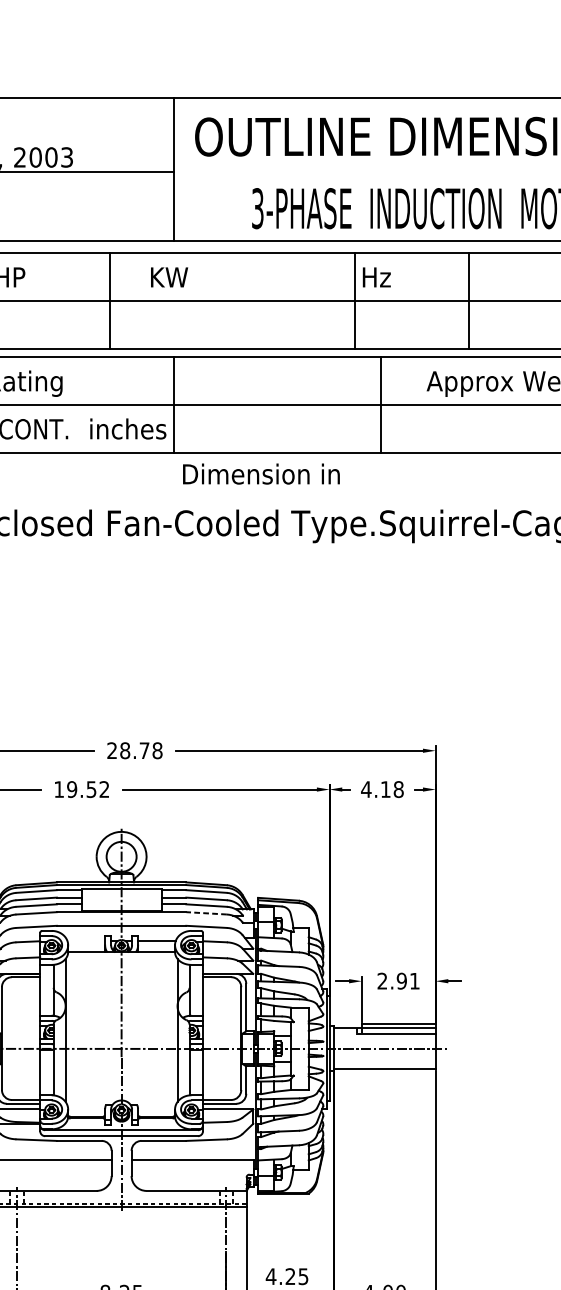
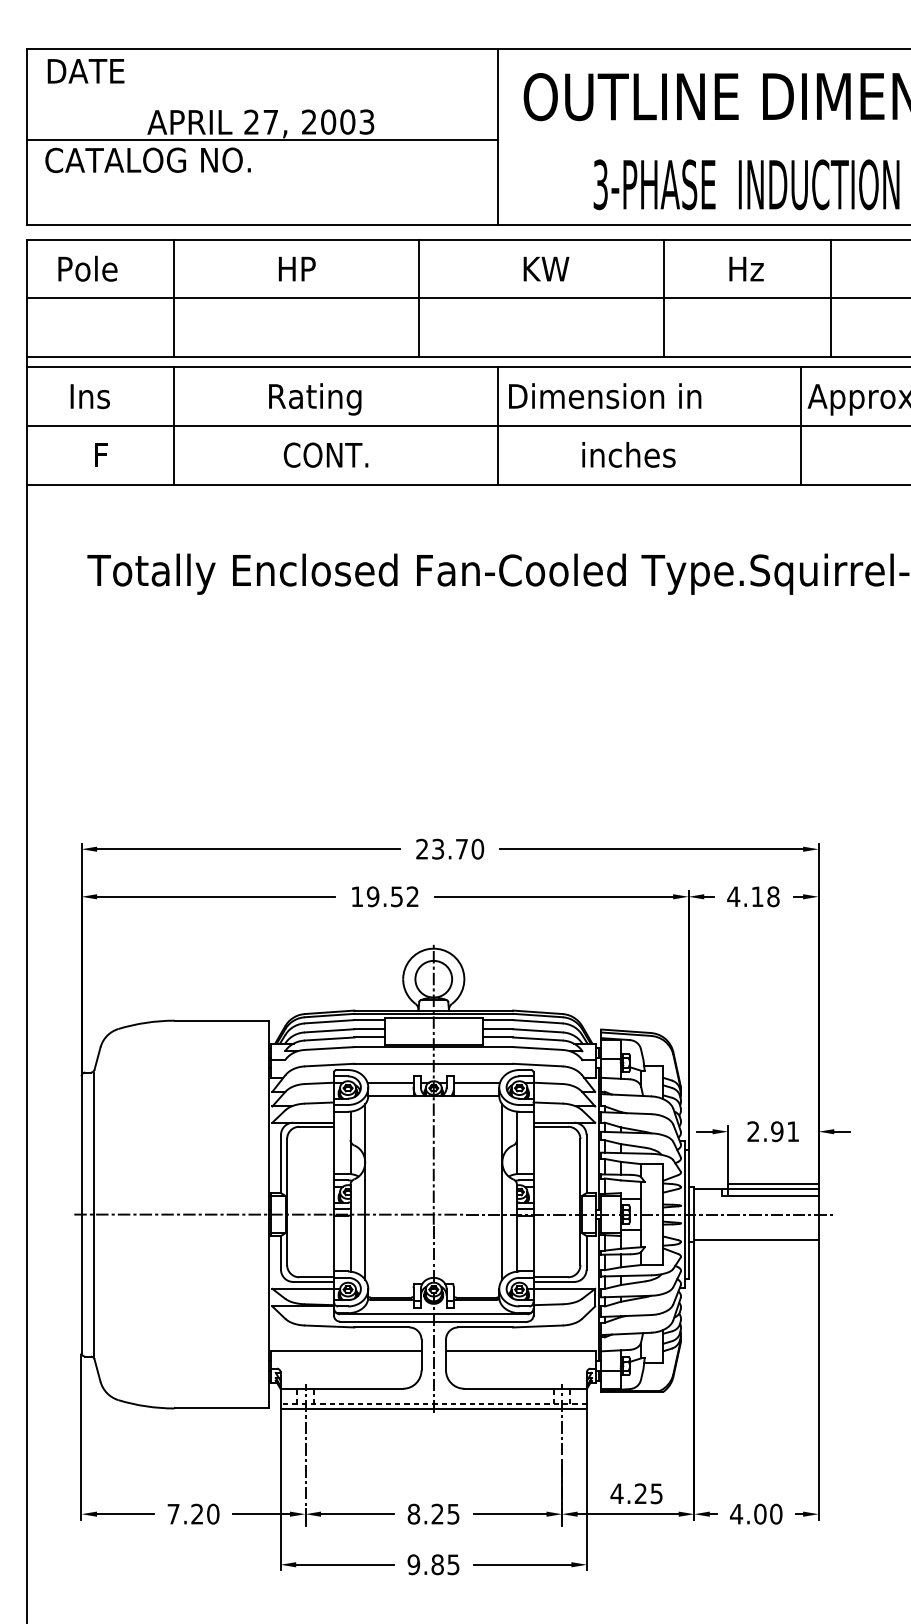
text: (169, 276) -> (546, 268), moved
line: (354, 301) -> (664, 298), moved
line: (468, 301) -> (830, 298), moved
line: (380, 405) -> (801, 425), moved
text: (127, 428) -> (628, 454), moved
text: (261, 474) -> (605, 396), moved
text: (141, 750) -> (458, 848), 28.78 -> 23.70
line: (206, 913) -> (537, 1048), dashed -> solid
line: (86, 941) -> (390, 1082), added

